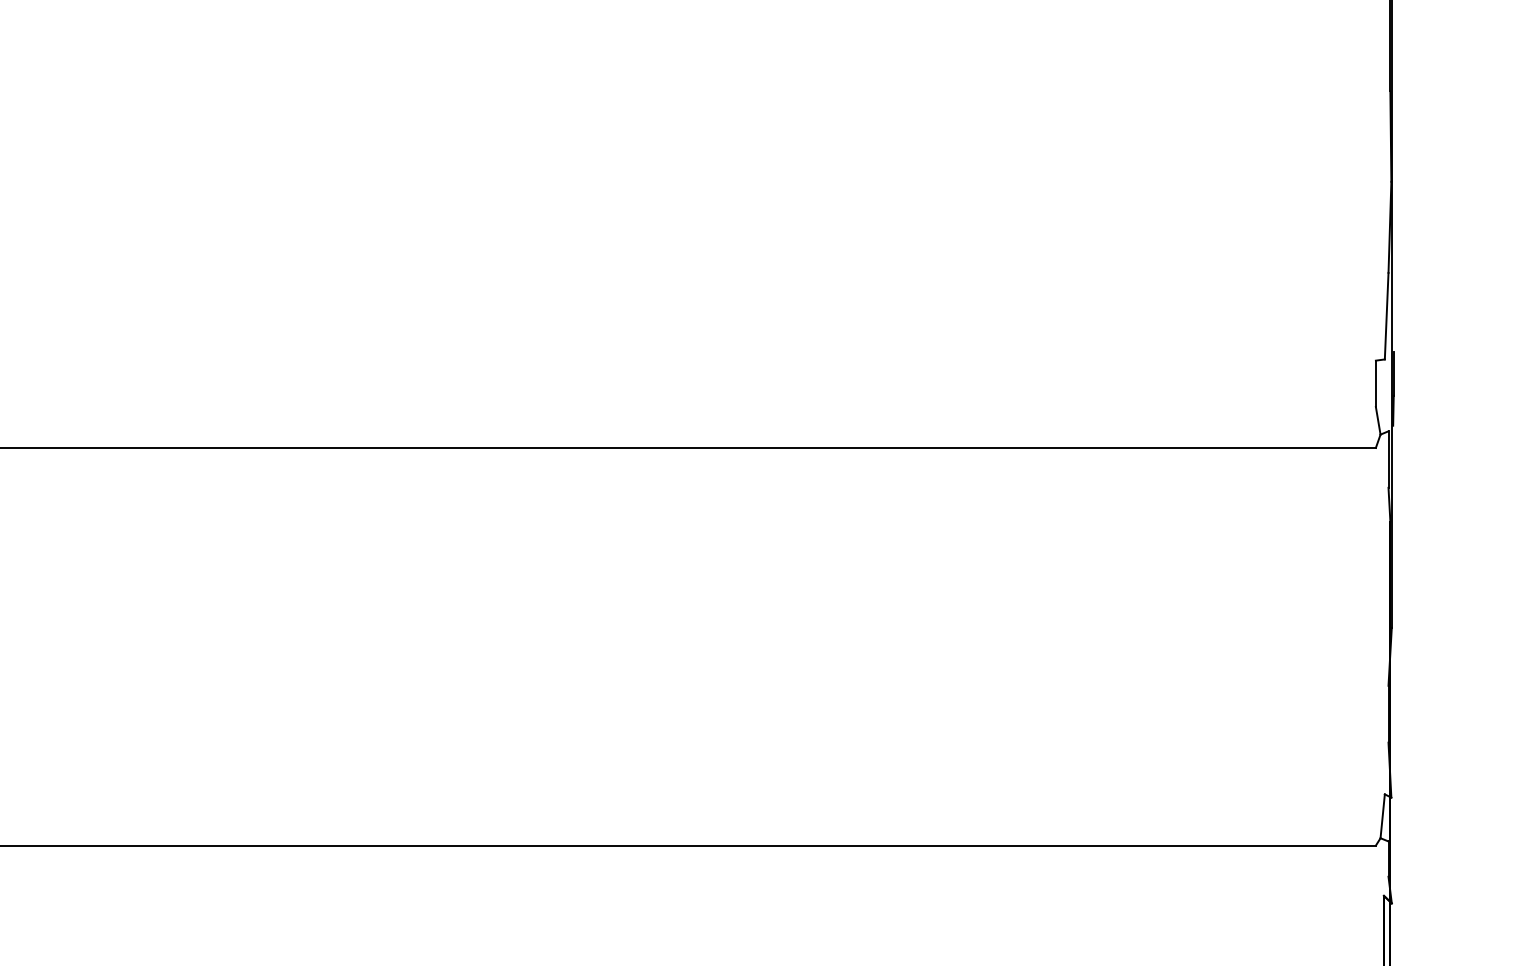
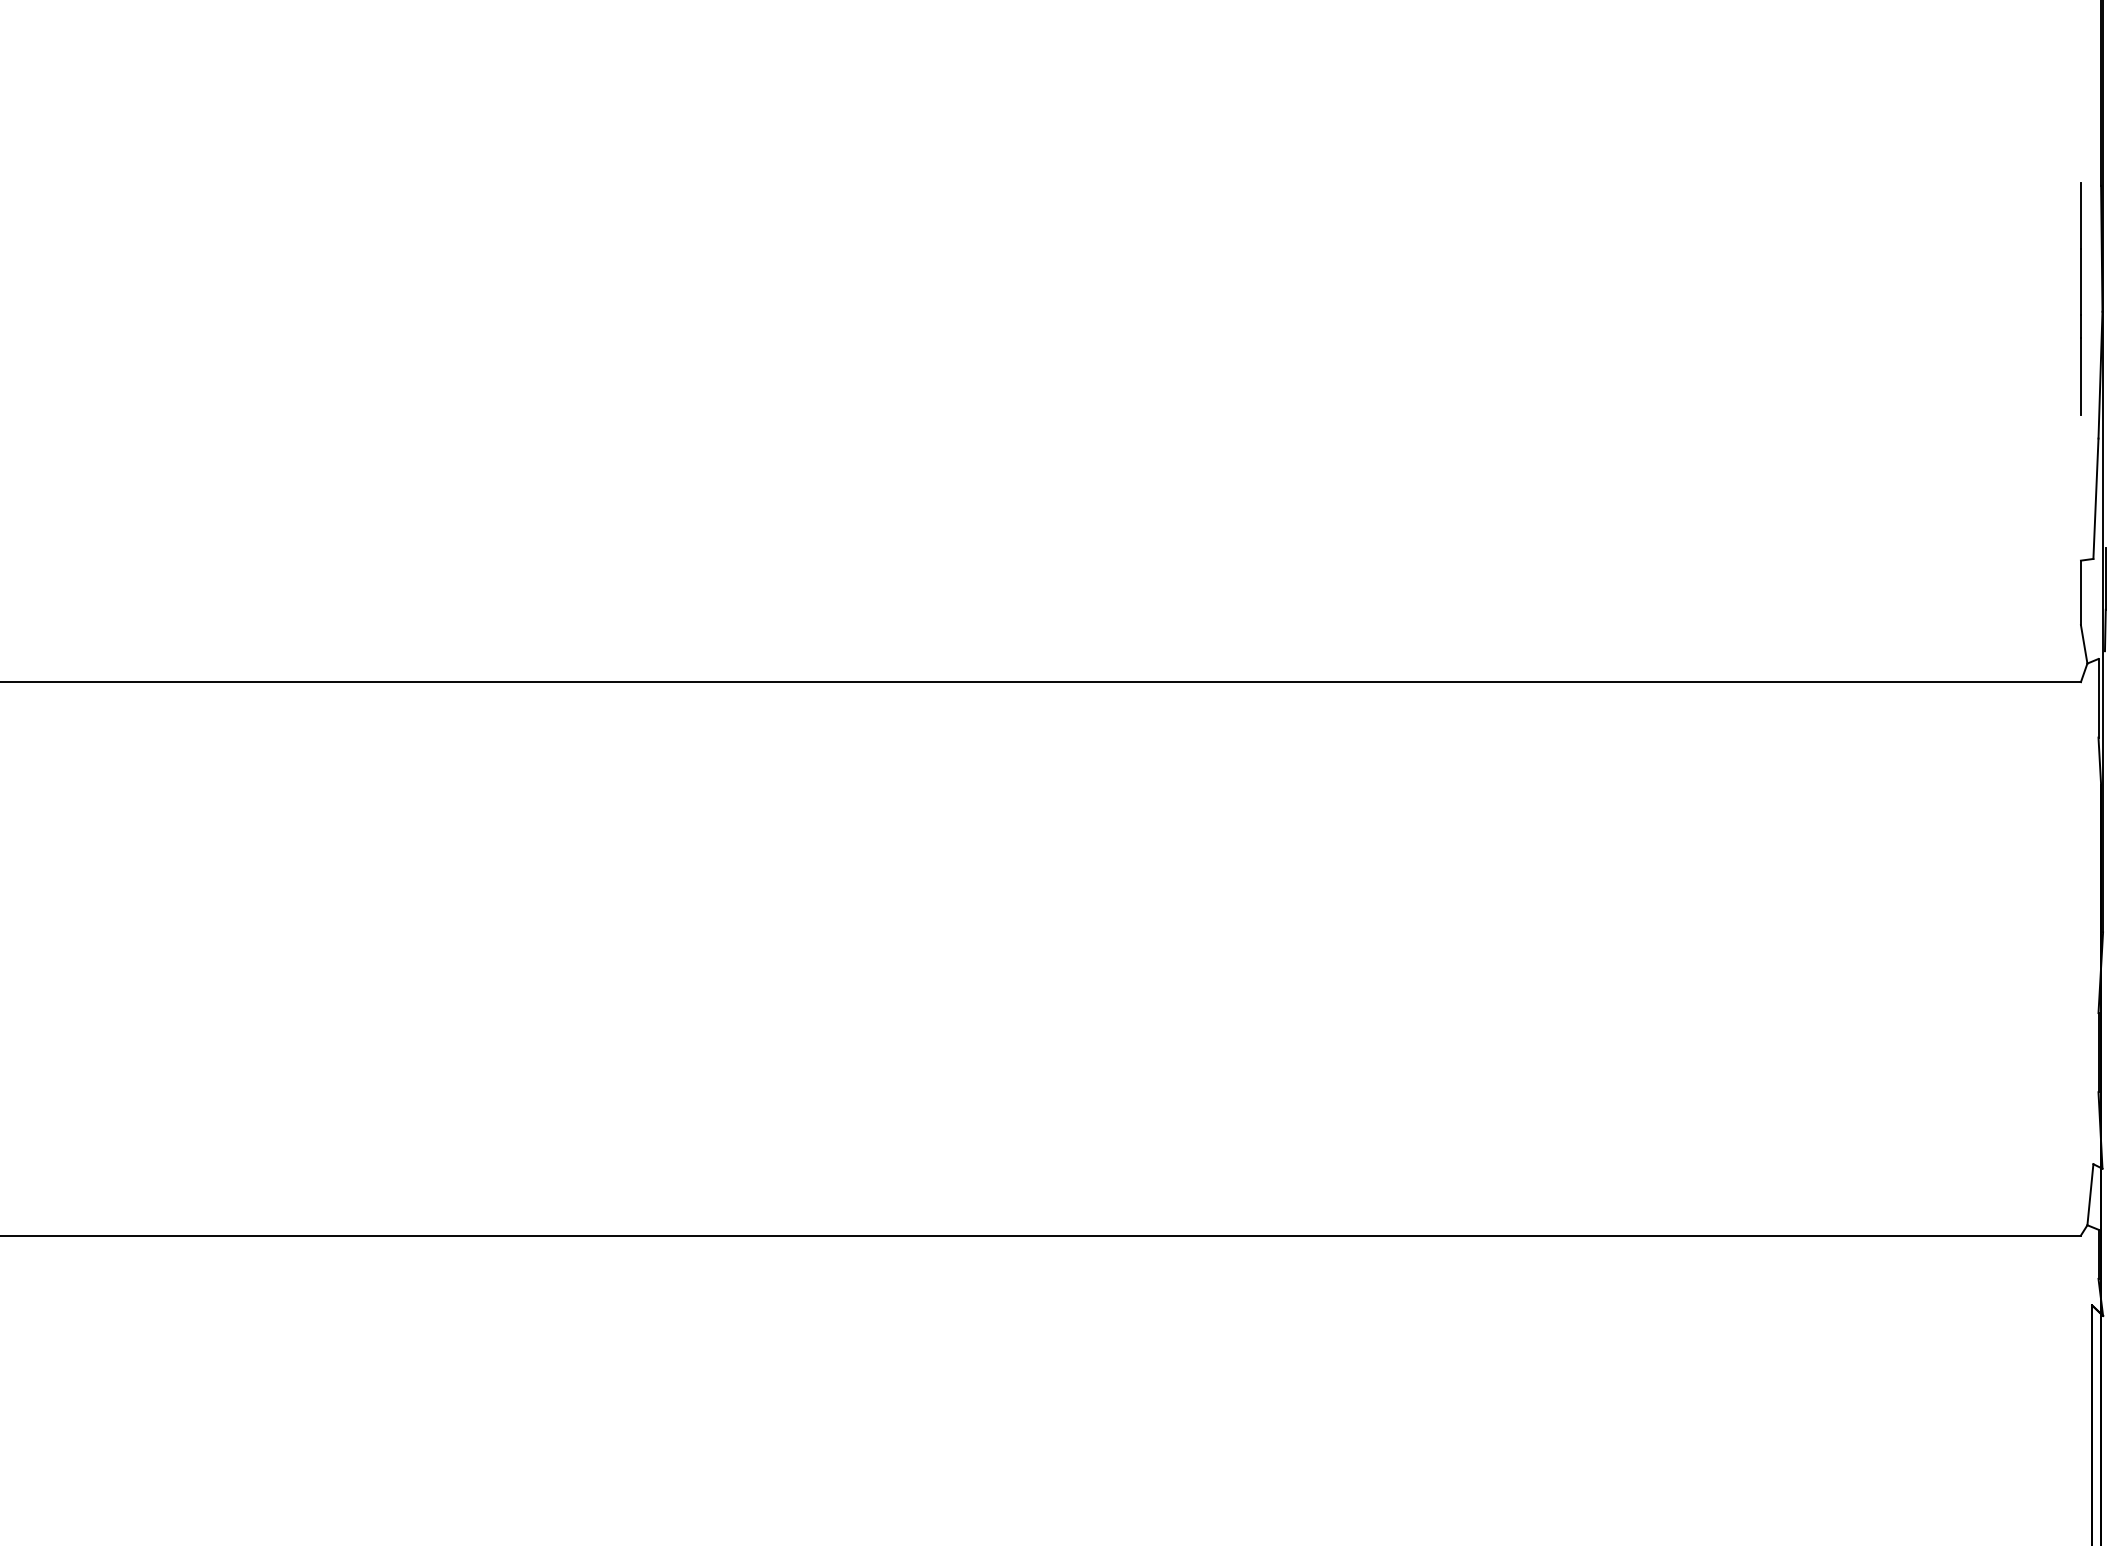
line: (1375, 172) -> (2080, 298), added

